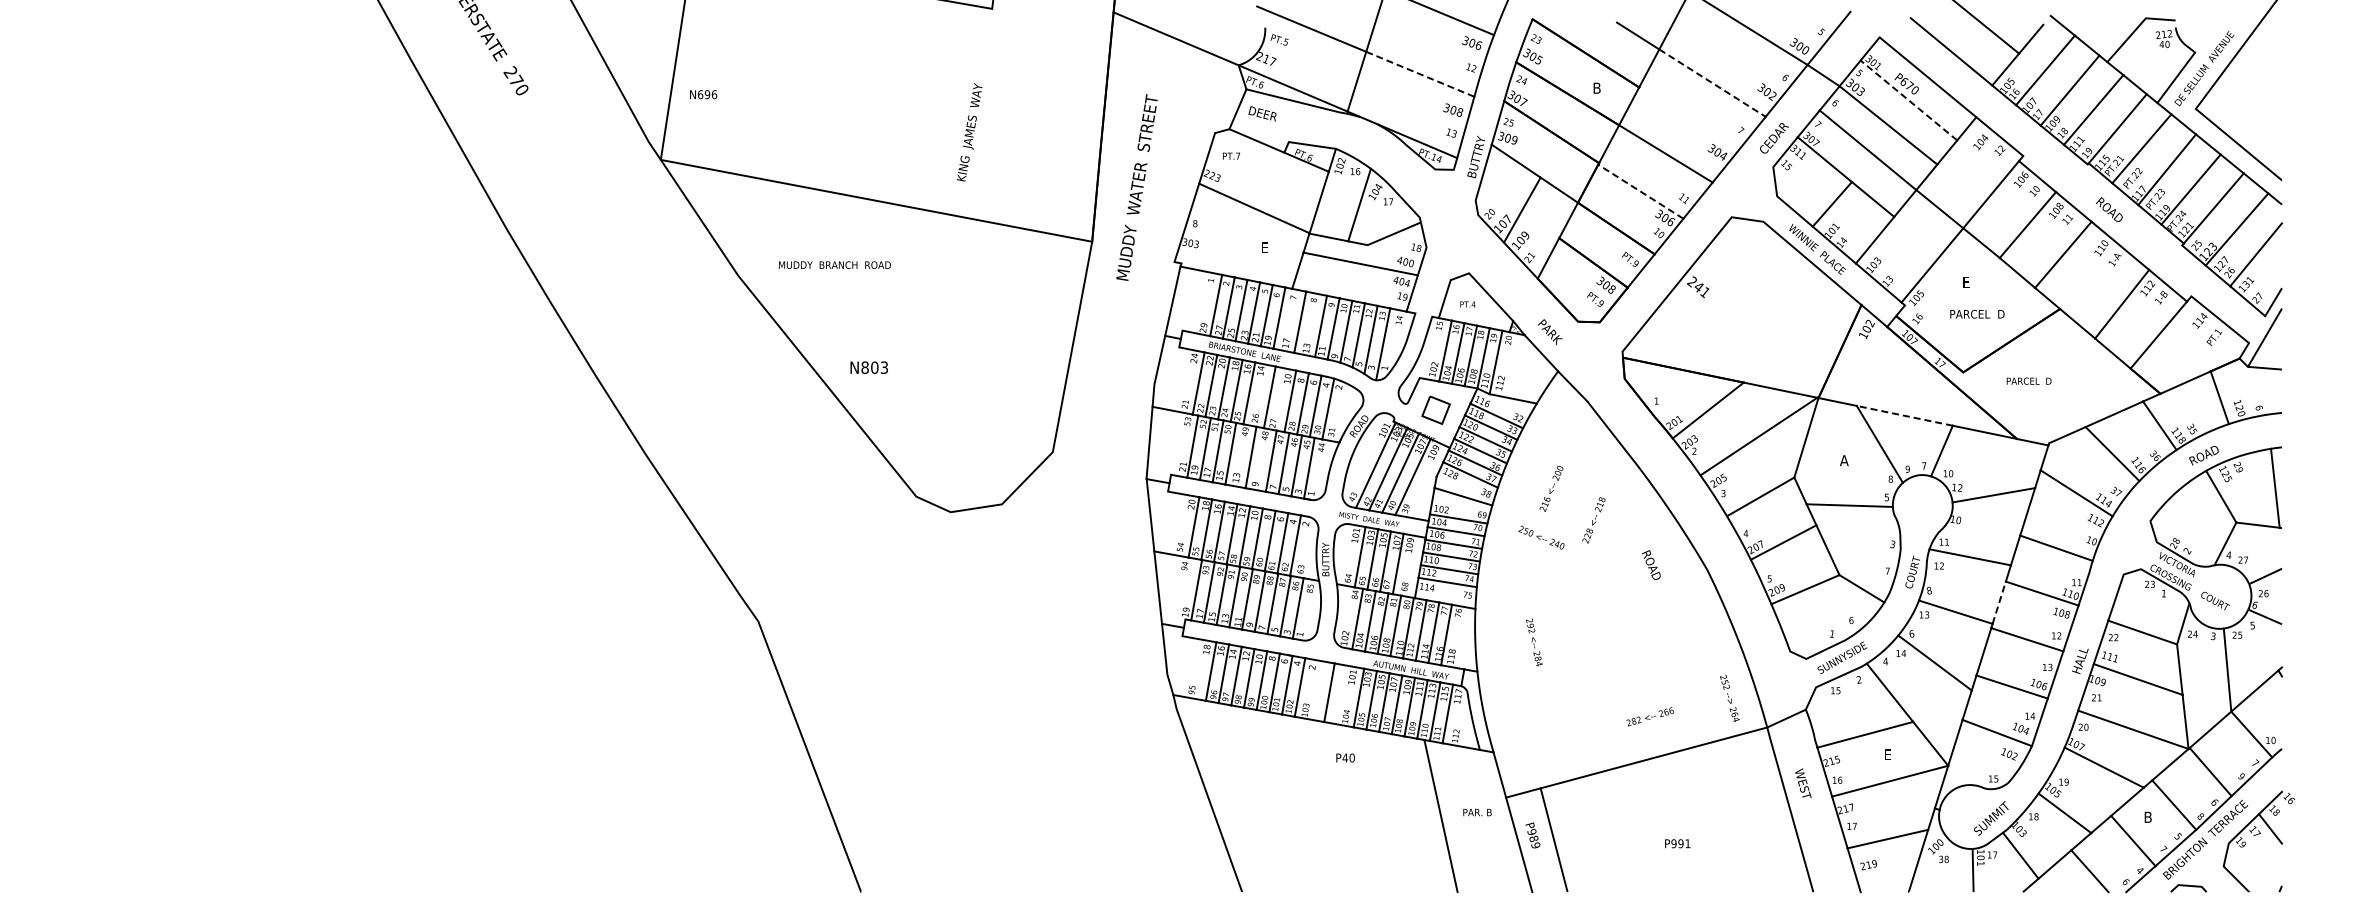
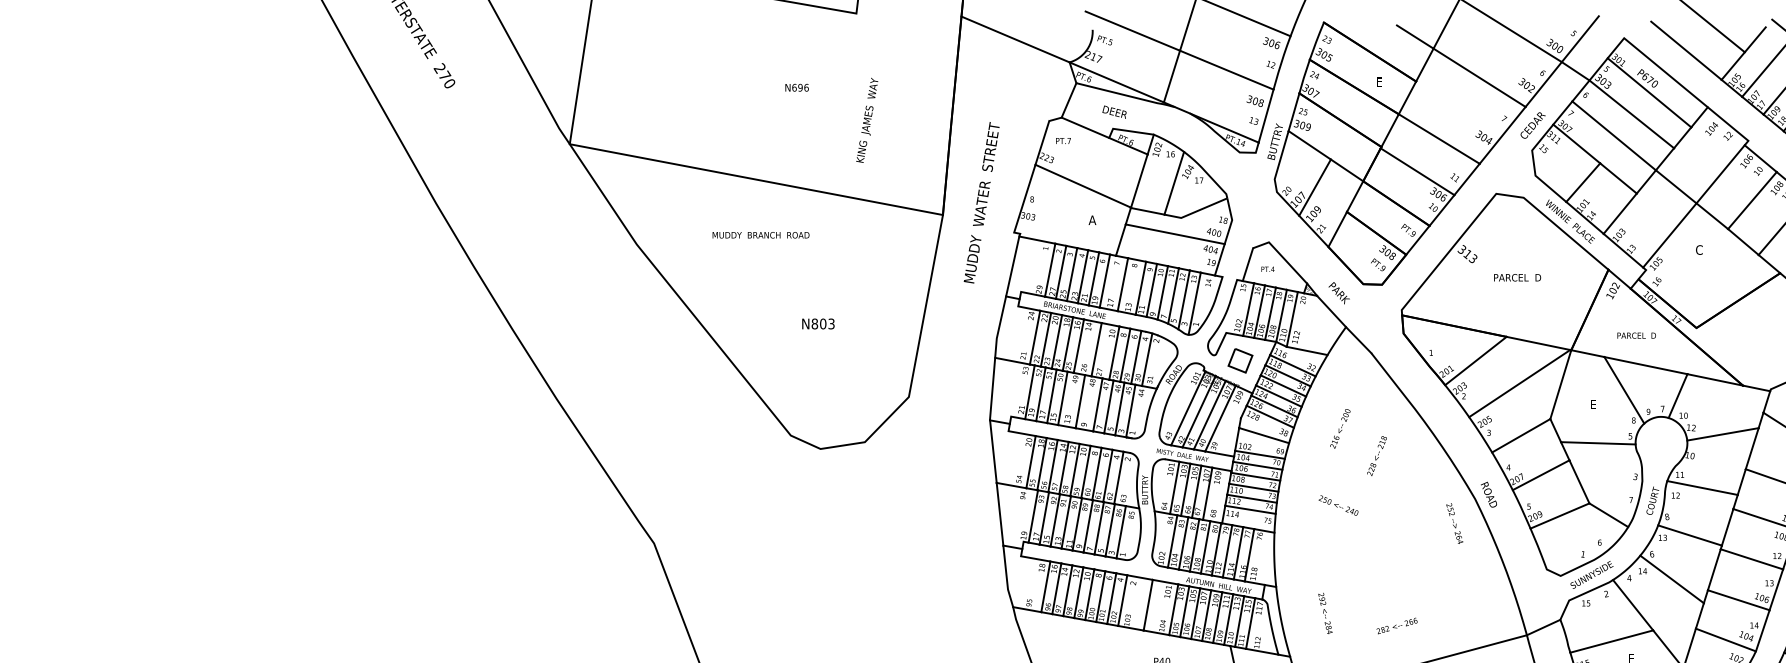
line: (1420, 74) -> (1226, 70), dashed -> solid
line: (1712, 83) -> (1479, 78), dashed -> solid
text: (1596, 87) -> (1379, 81), B -> E
text: (703, 94) -> (797, 87), moved
line: (1908, 100) -> (1649, 92), dashed -> solid
text: (1262, 113) -> (1114, 111), moved
text: (969, 132) -> (867, 120), moved
text: (1136, 187) -> (981, 202), moved
line: (1640, 191) -> (1417, 171), dashed -> solid
text: (1264, 247) -> (1092, 219), E -> A
text: (834, 264) -> (760, 234), moved
text: (1966, 281) -> (1699, 249), E -> C
text: (1698, 287) -> (1467, 254), 241 -> 313
text: (1977, 313) -> (1517, 277), moved
text: (868, 367) -> (817, 323), moved
text: (2028, 380) -> (1636, 335), moved
line: (1904, 415) -> (1645, 365), dashed -> solid
text: (1844, 460) -> (1593, 404), A -> E
text: (1541, 537) -> (1338, 505), moved
text: (1651, 564) -> (1489, 494), moved
line: (1999, 602) -> (1727, 527), dashed -> solid
text: (1534, 642) -> (1325, 613), moved
text: (1729, 697) -> (1454, 522), moved
text: (1649, 716) -> (1396, 625), moved

